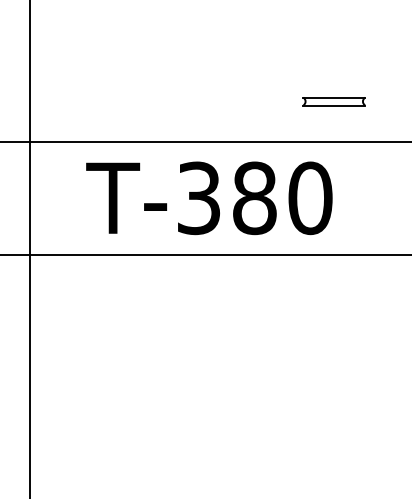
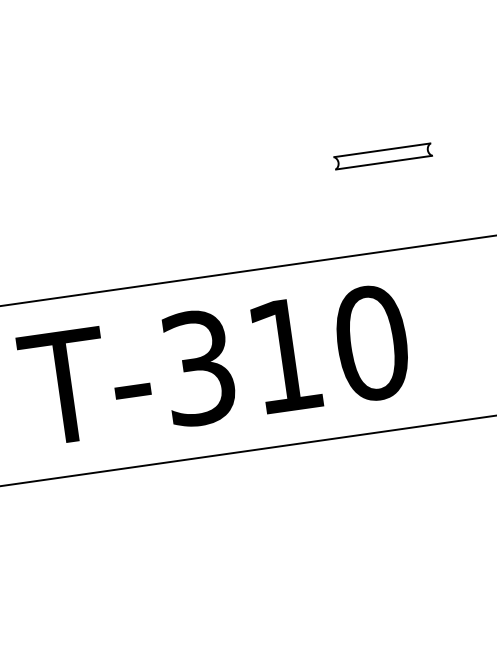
part: (333, 101) -> (381, 156), moved
text: (254, 198) -> (285, 355), T-380 -> T-310

